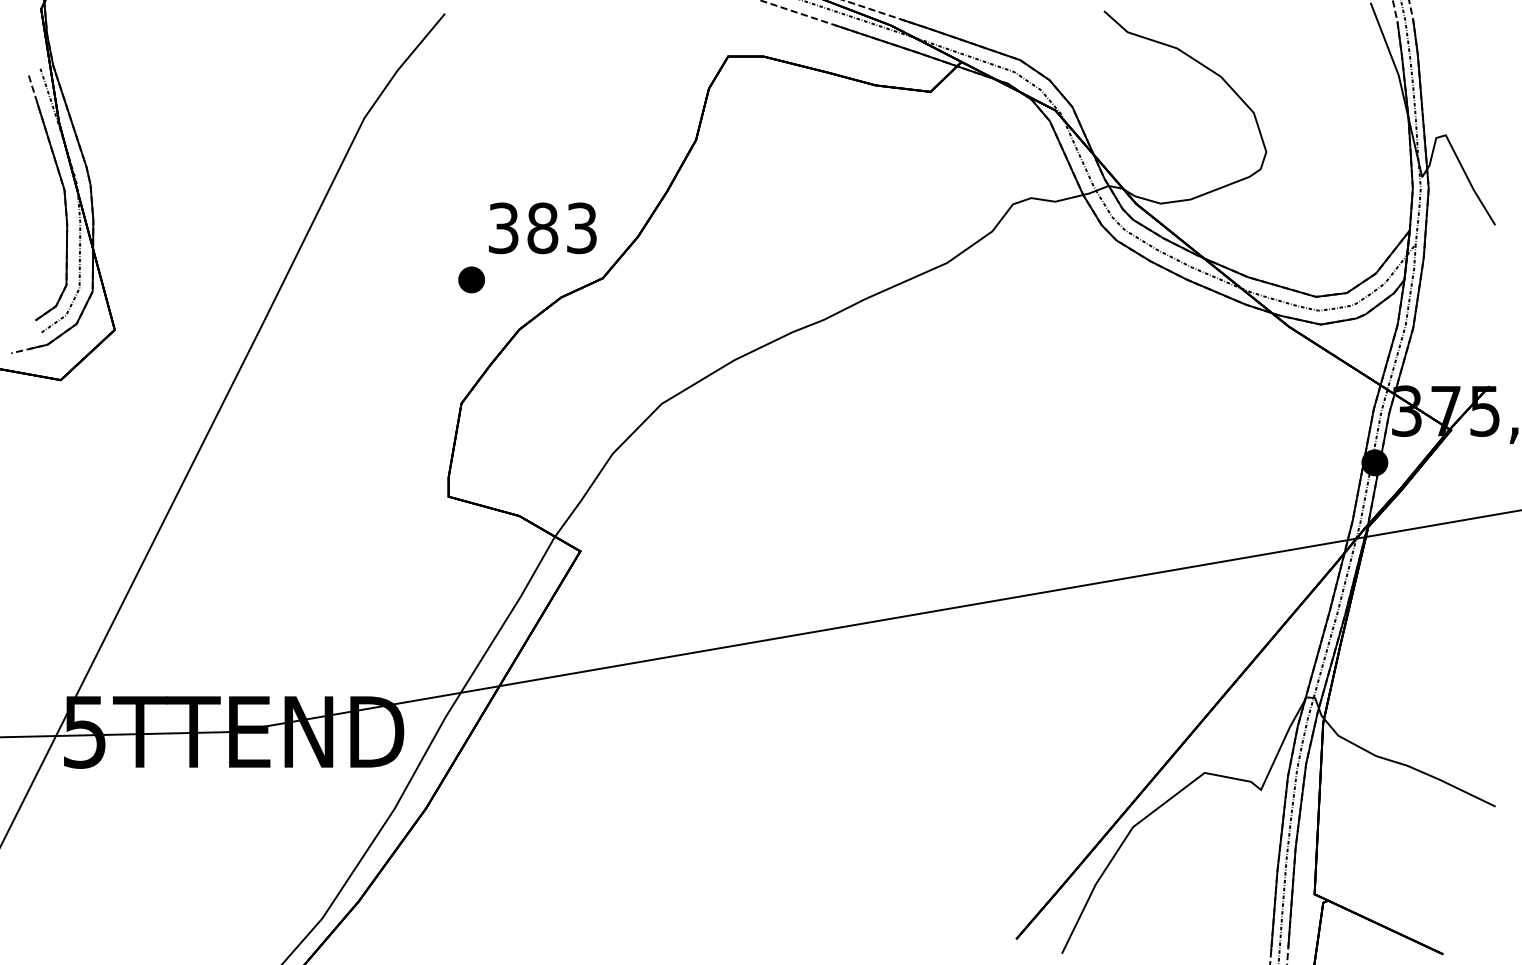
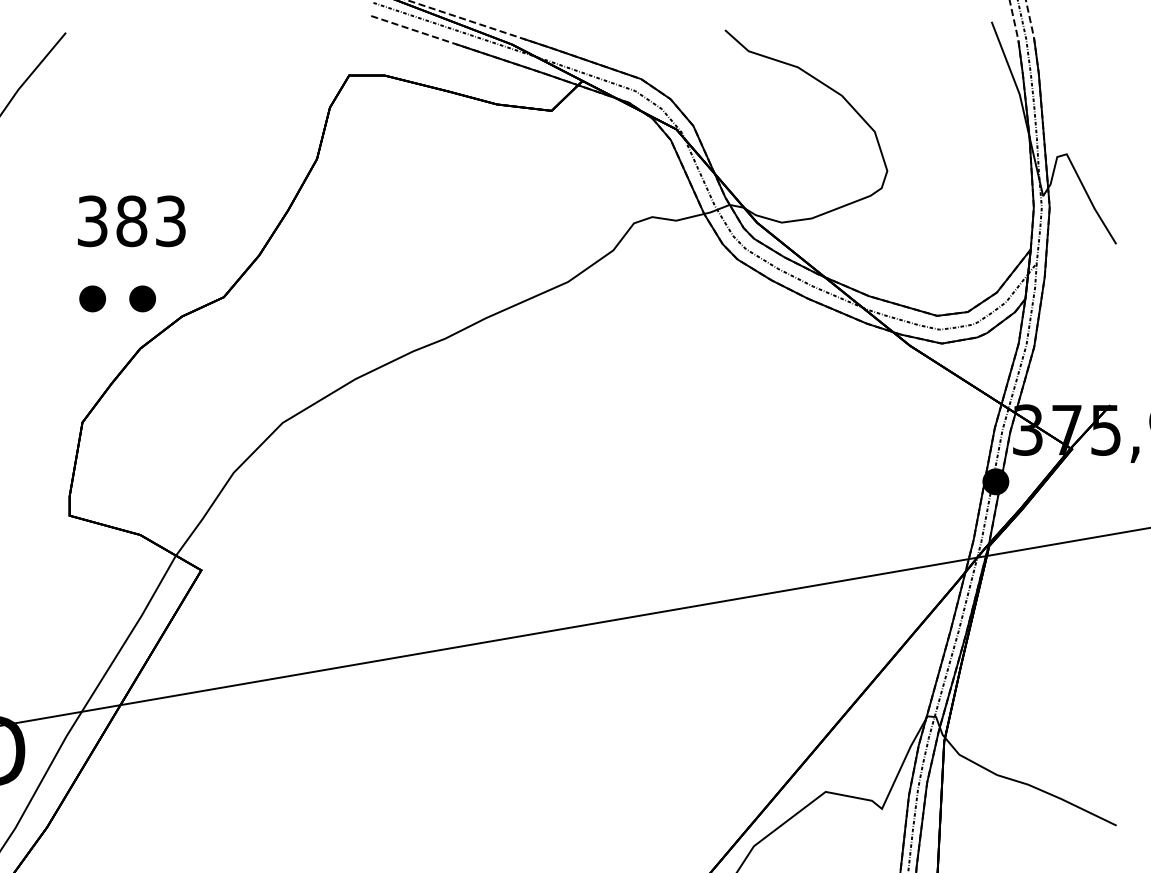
text: (542, 228) -> (131, 221), moved
part: (521, 279) -> (142, 298), added

